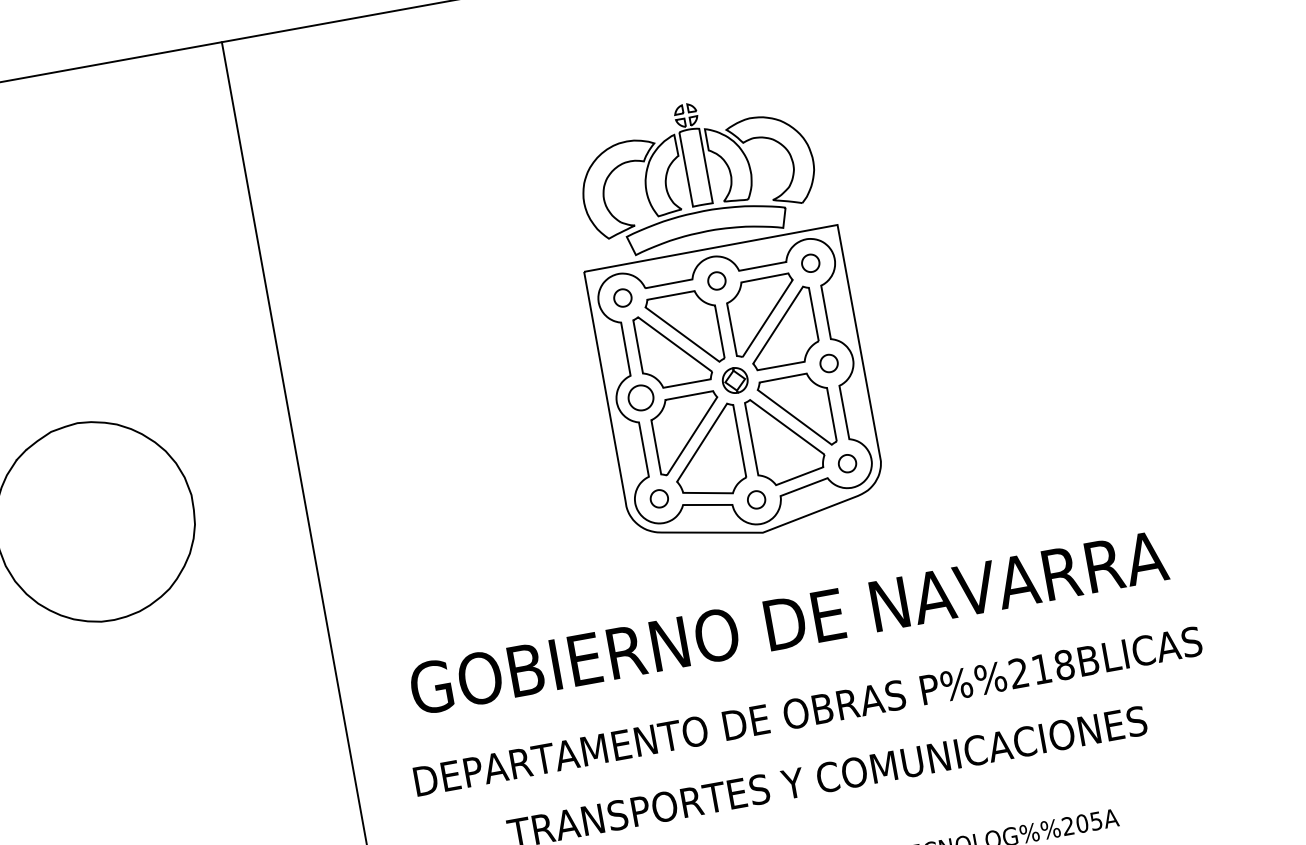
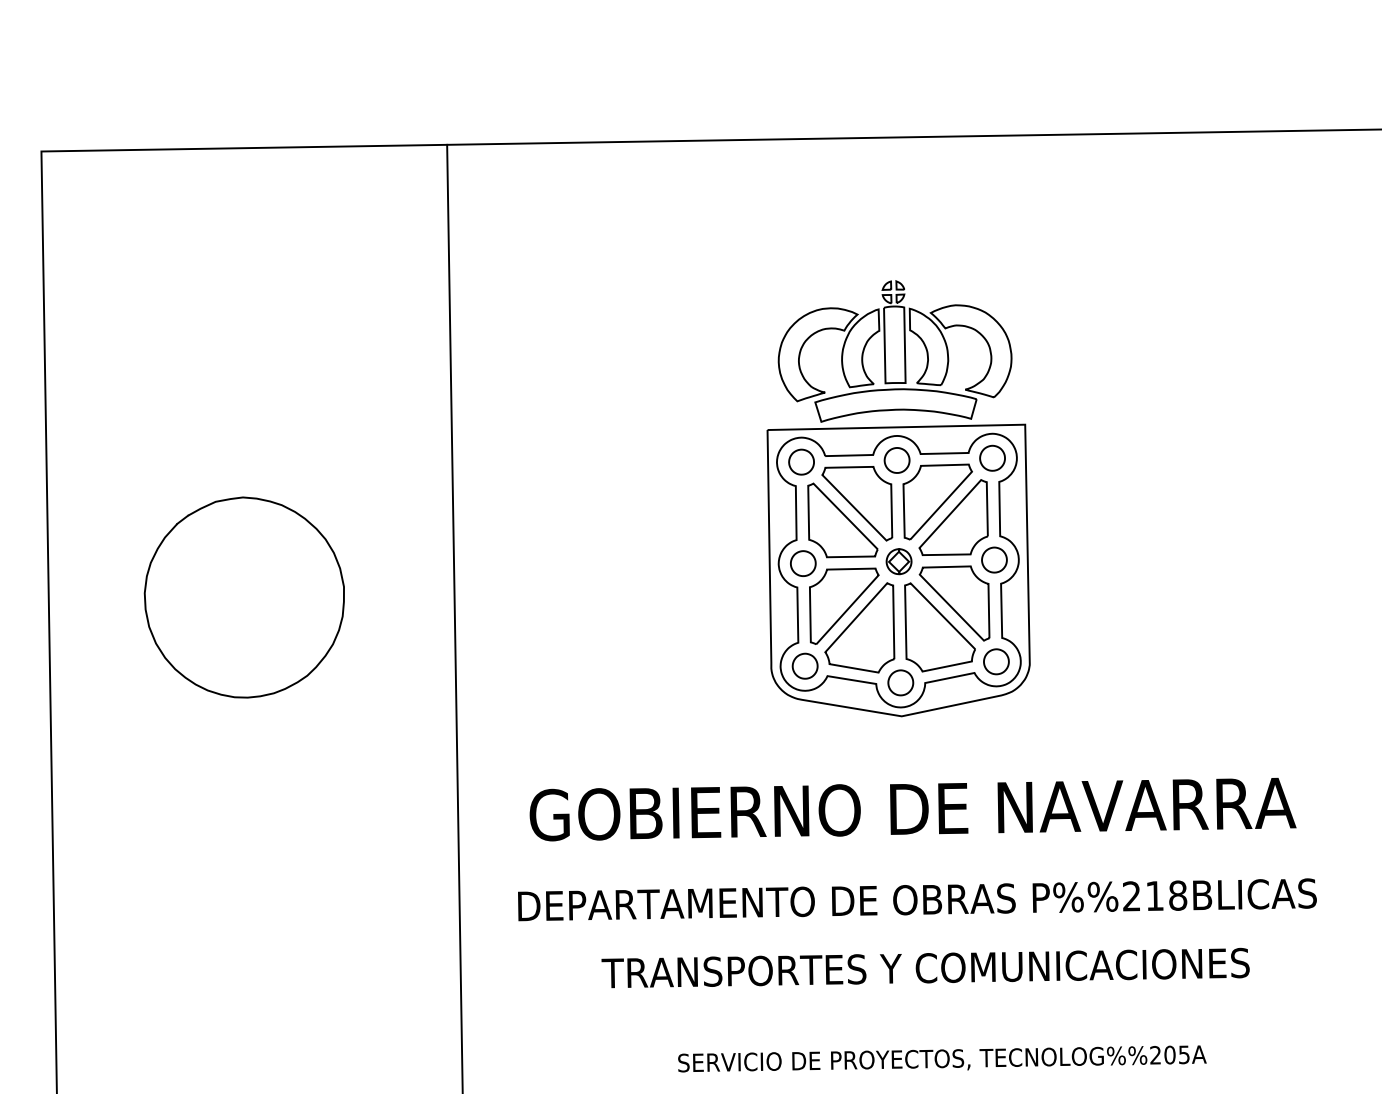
part: (810, 262) -> (992, 457), size x1.43
part: (716, 281) -> (896, 460), size x1.43
part: (622, 297) -> (801, 461), size x1.43
part: (829, 362) -> (994, 559), size x1.43
part: (847, 463) -> (996, 661), size x1.43
part: (658, 498) -> (804, 665), size x1.43
part: (756, 499) -> (900, 682), size x1.43

